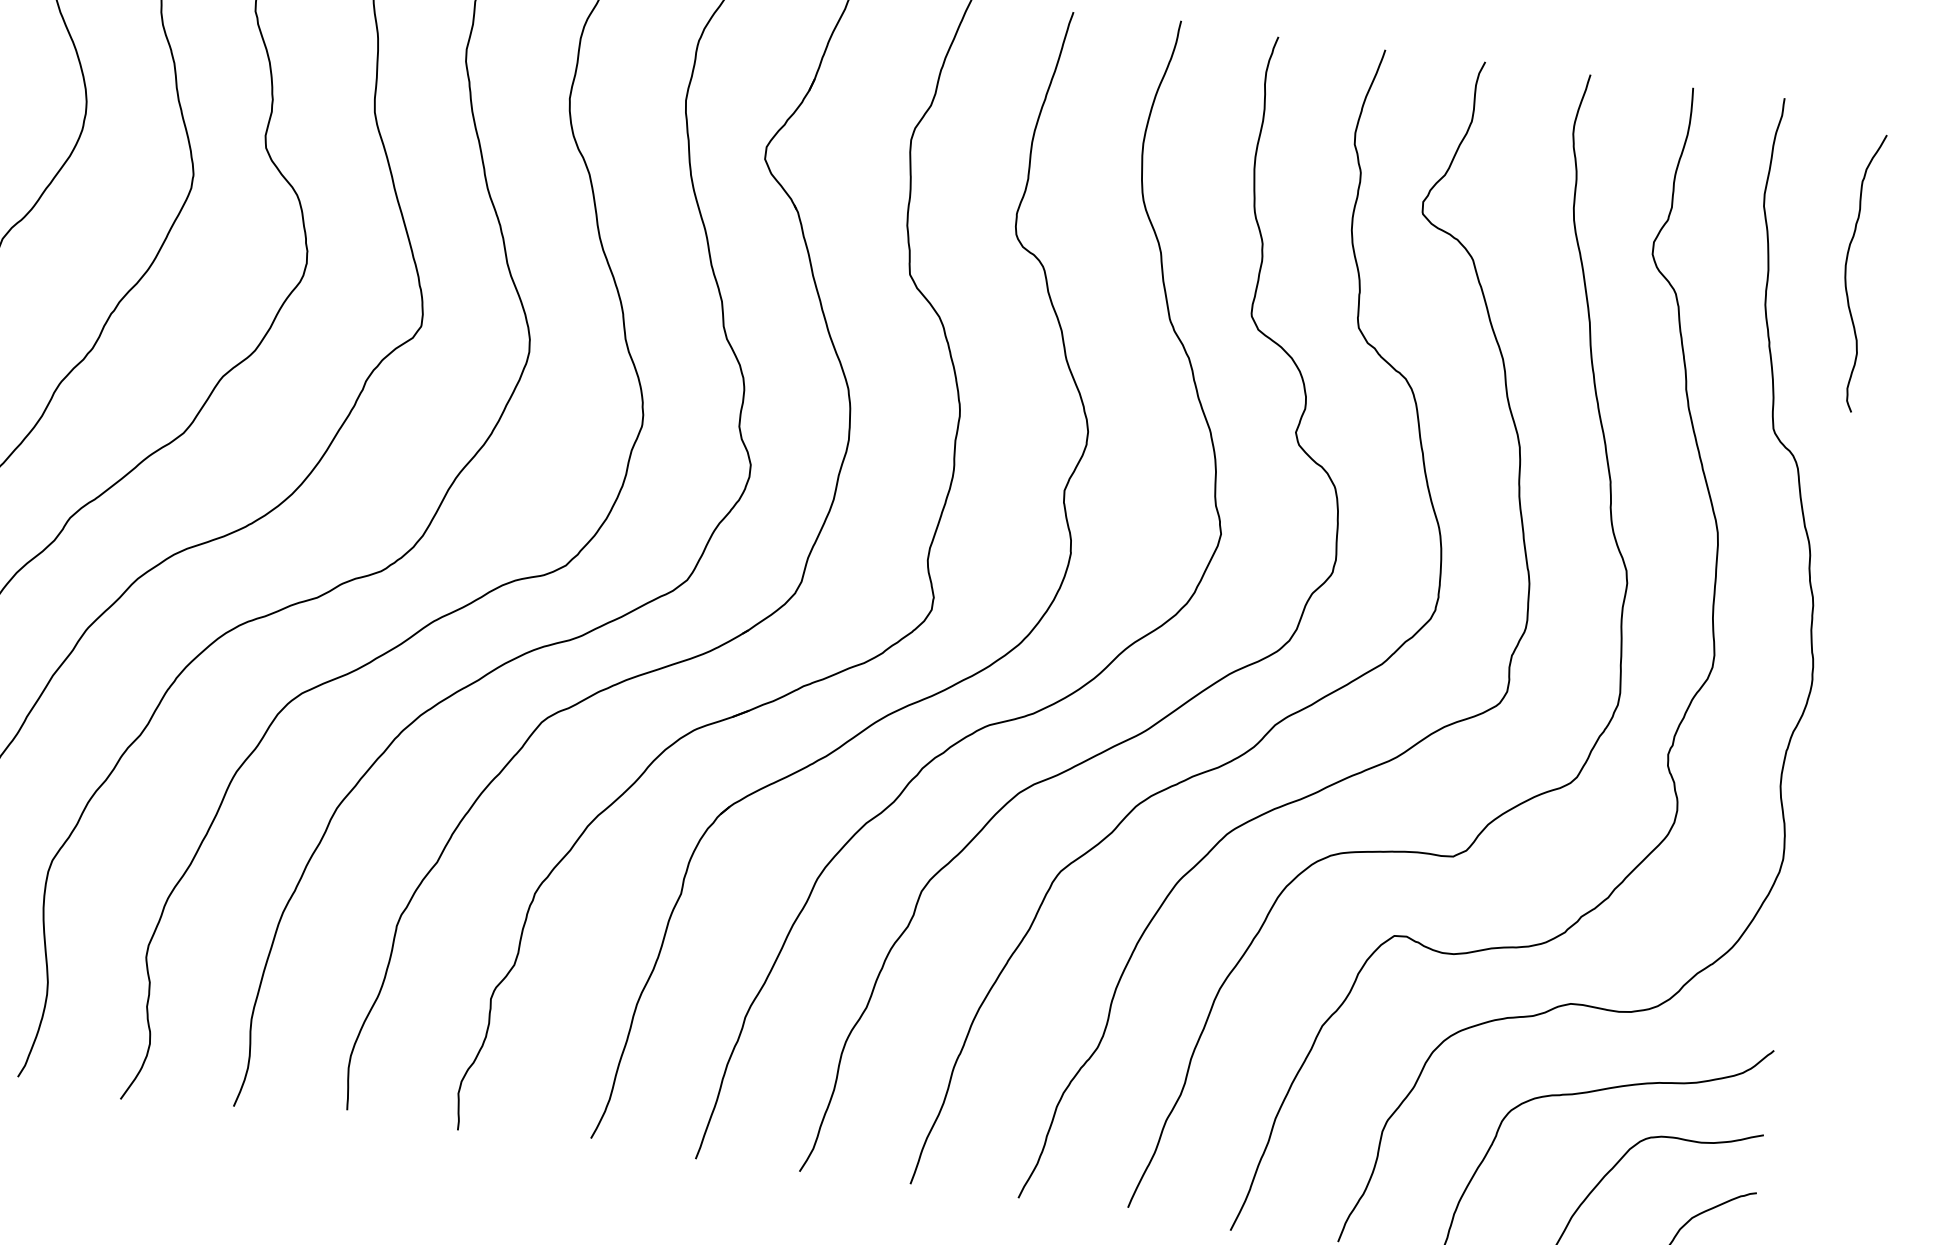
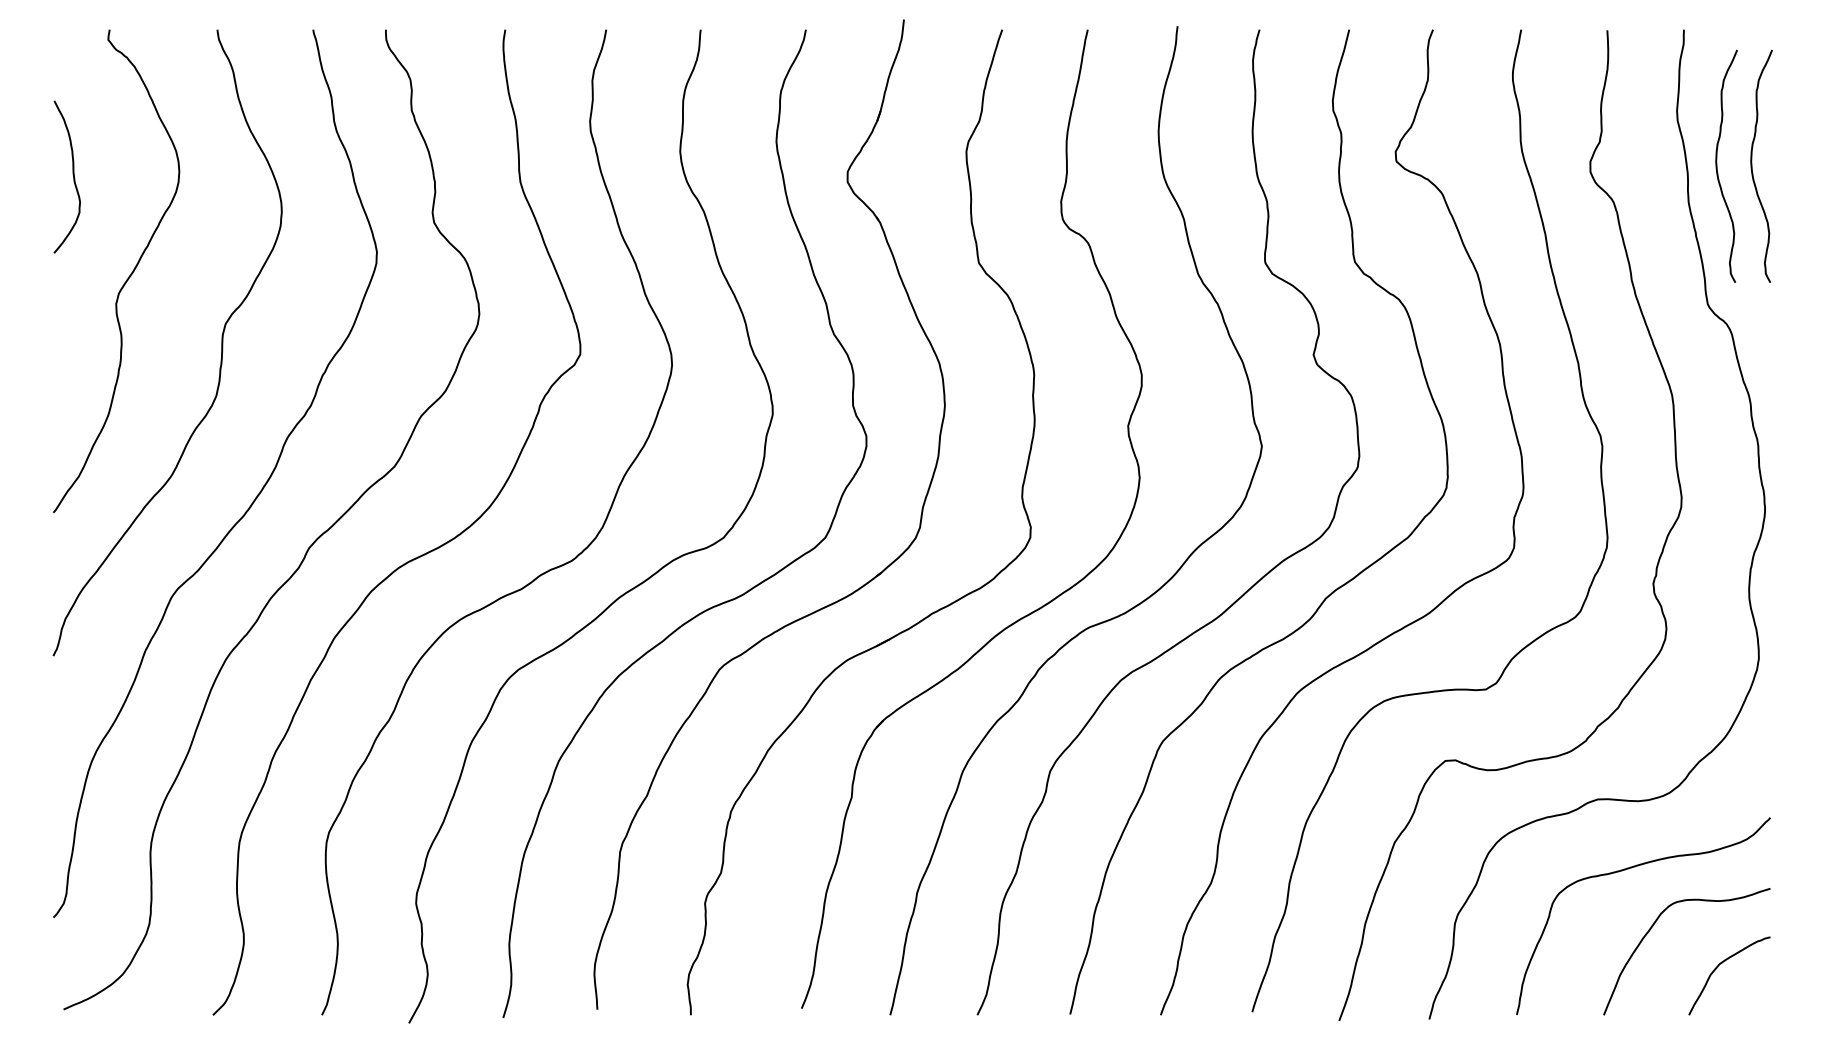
curve: (1805, 264) -> (1717, 165), added

